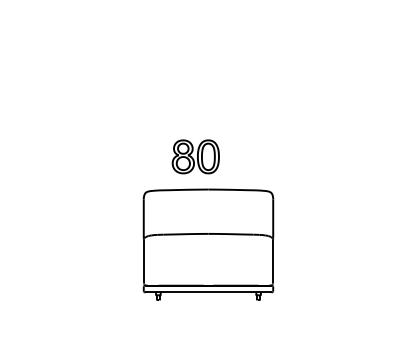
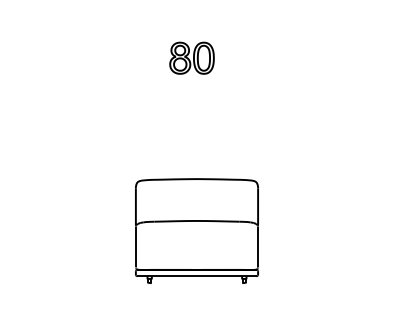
part: (195, 156) -> (191, 57), moved

